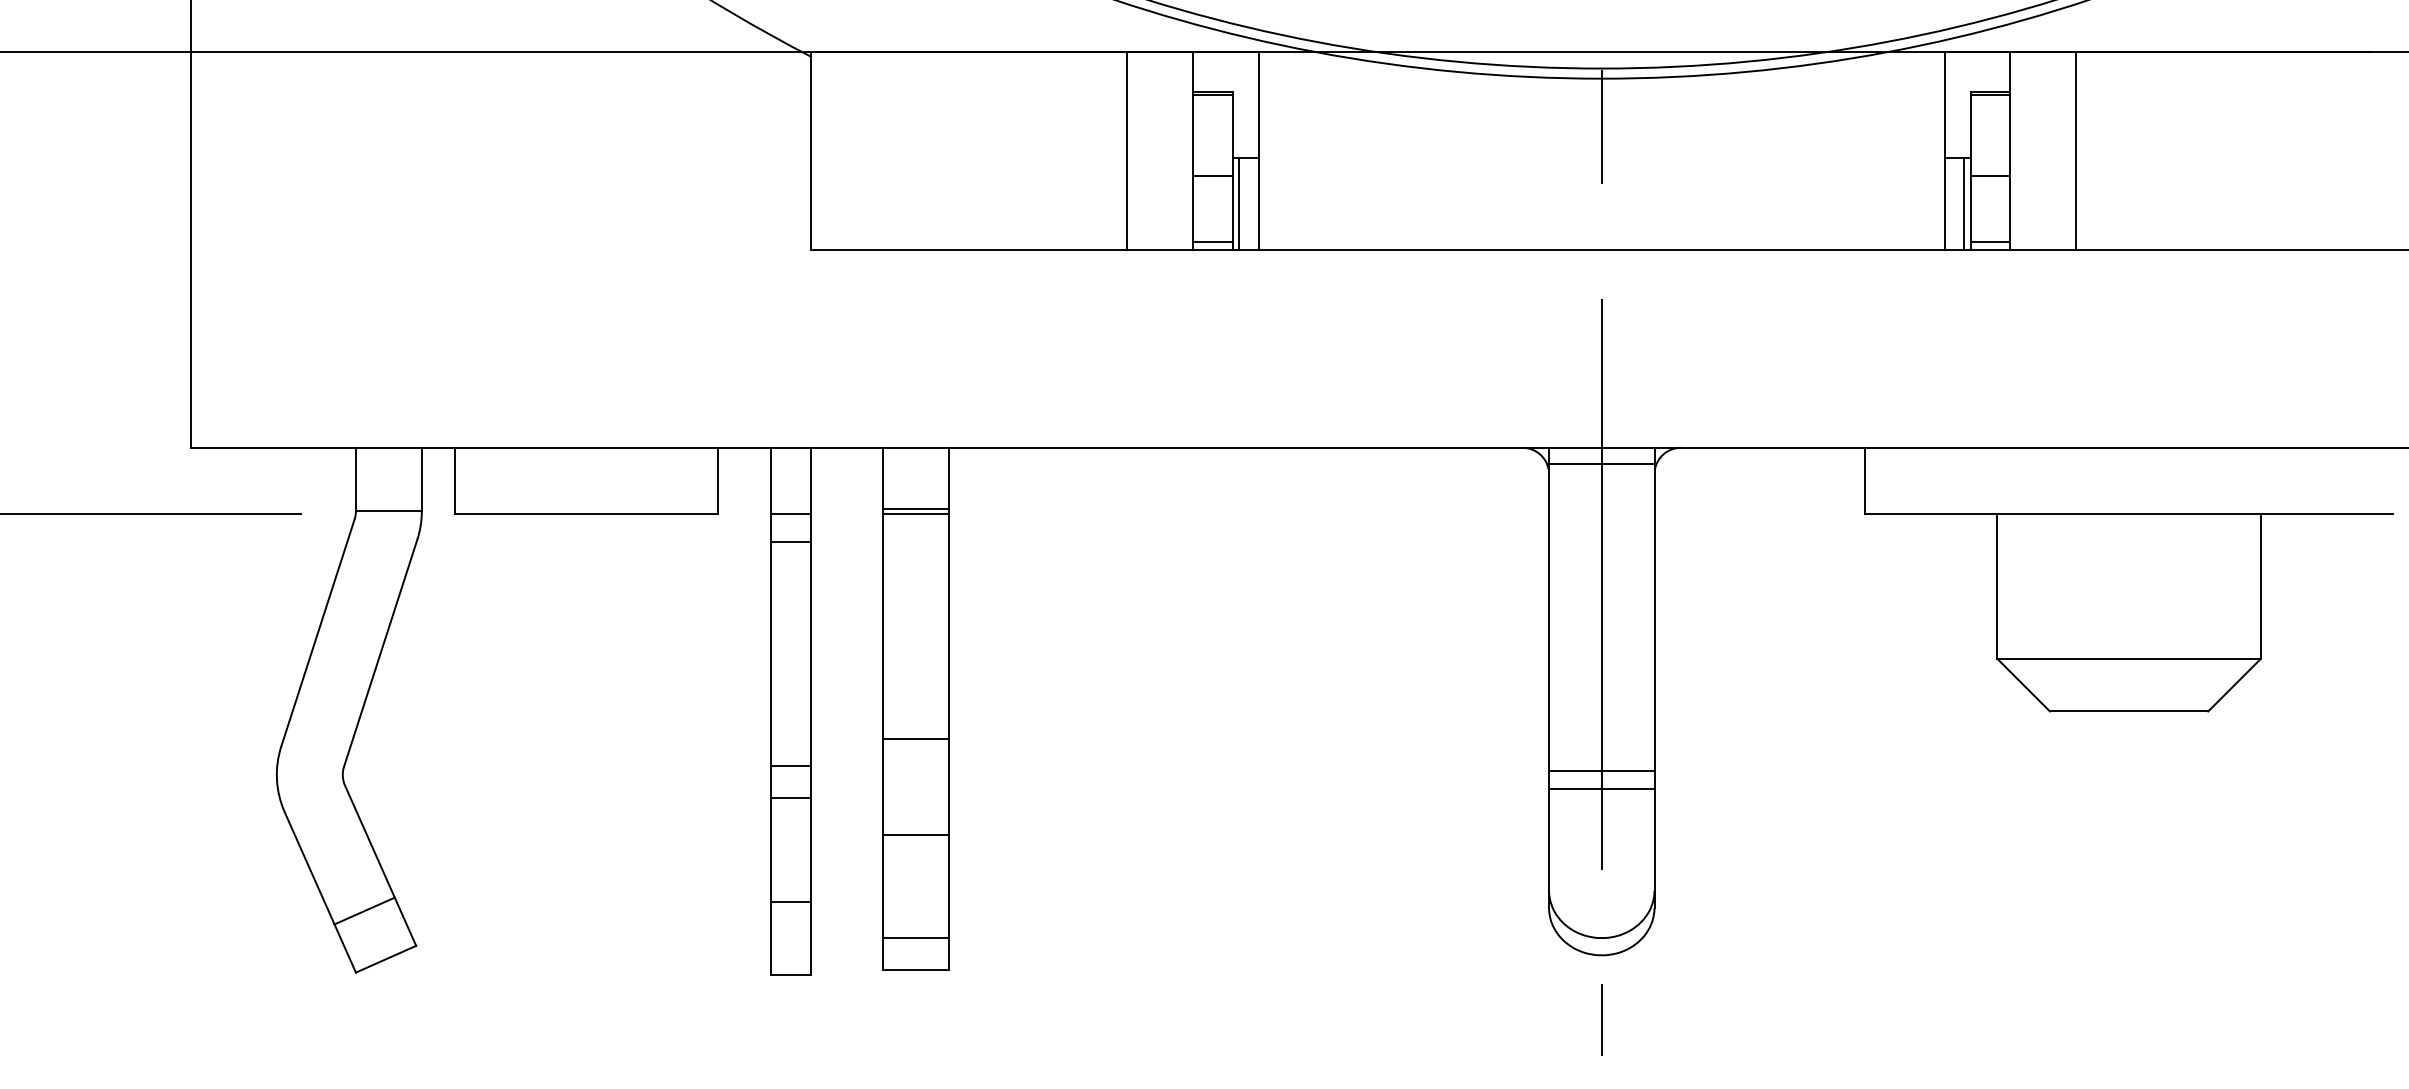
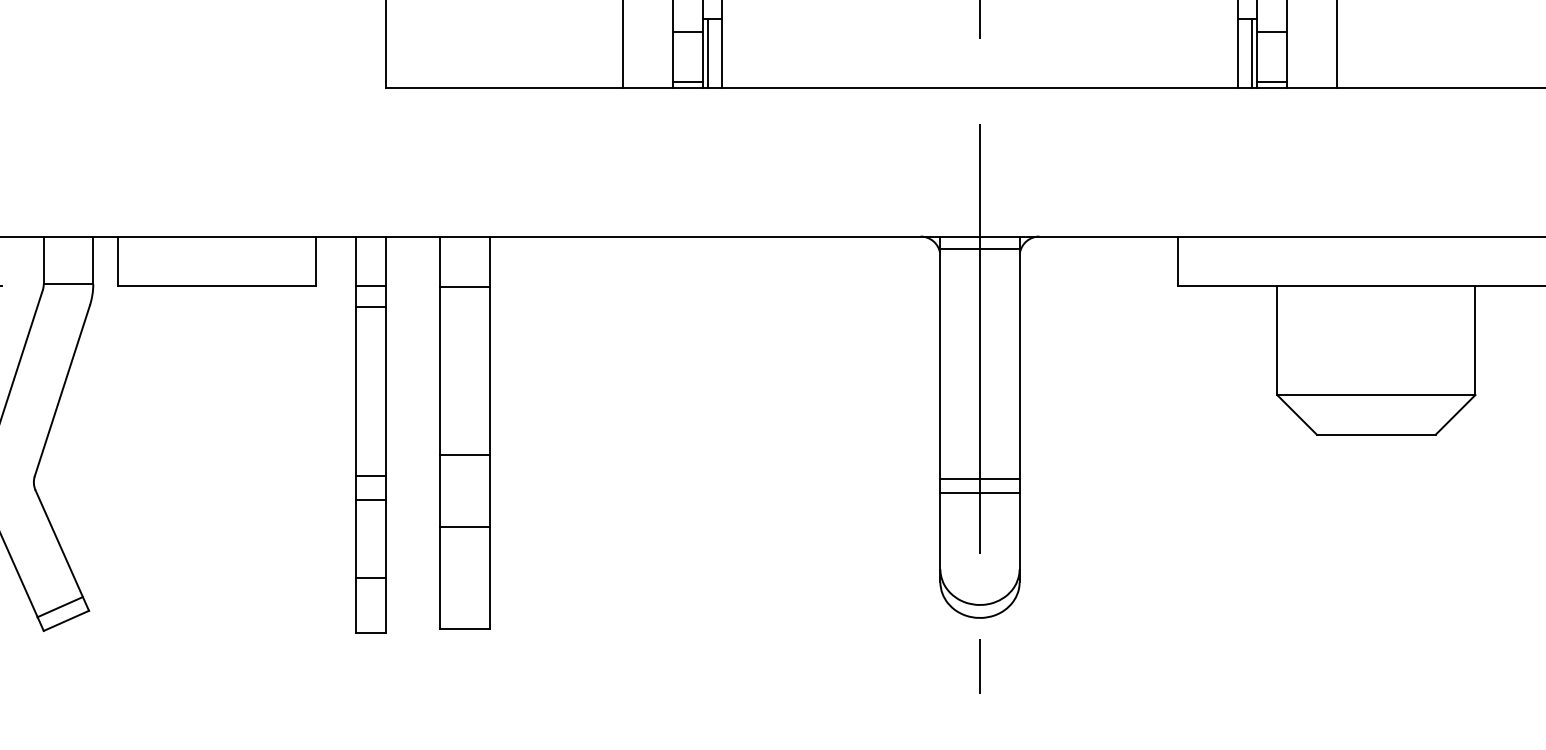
line: (916, 508) -> (465, 282), removed
line: (364, 910) -> (59, 606), moved
line: (916, 938) -> (465, 605), removed

